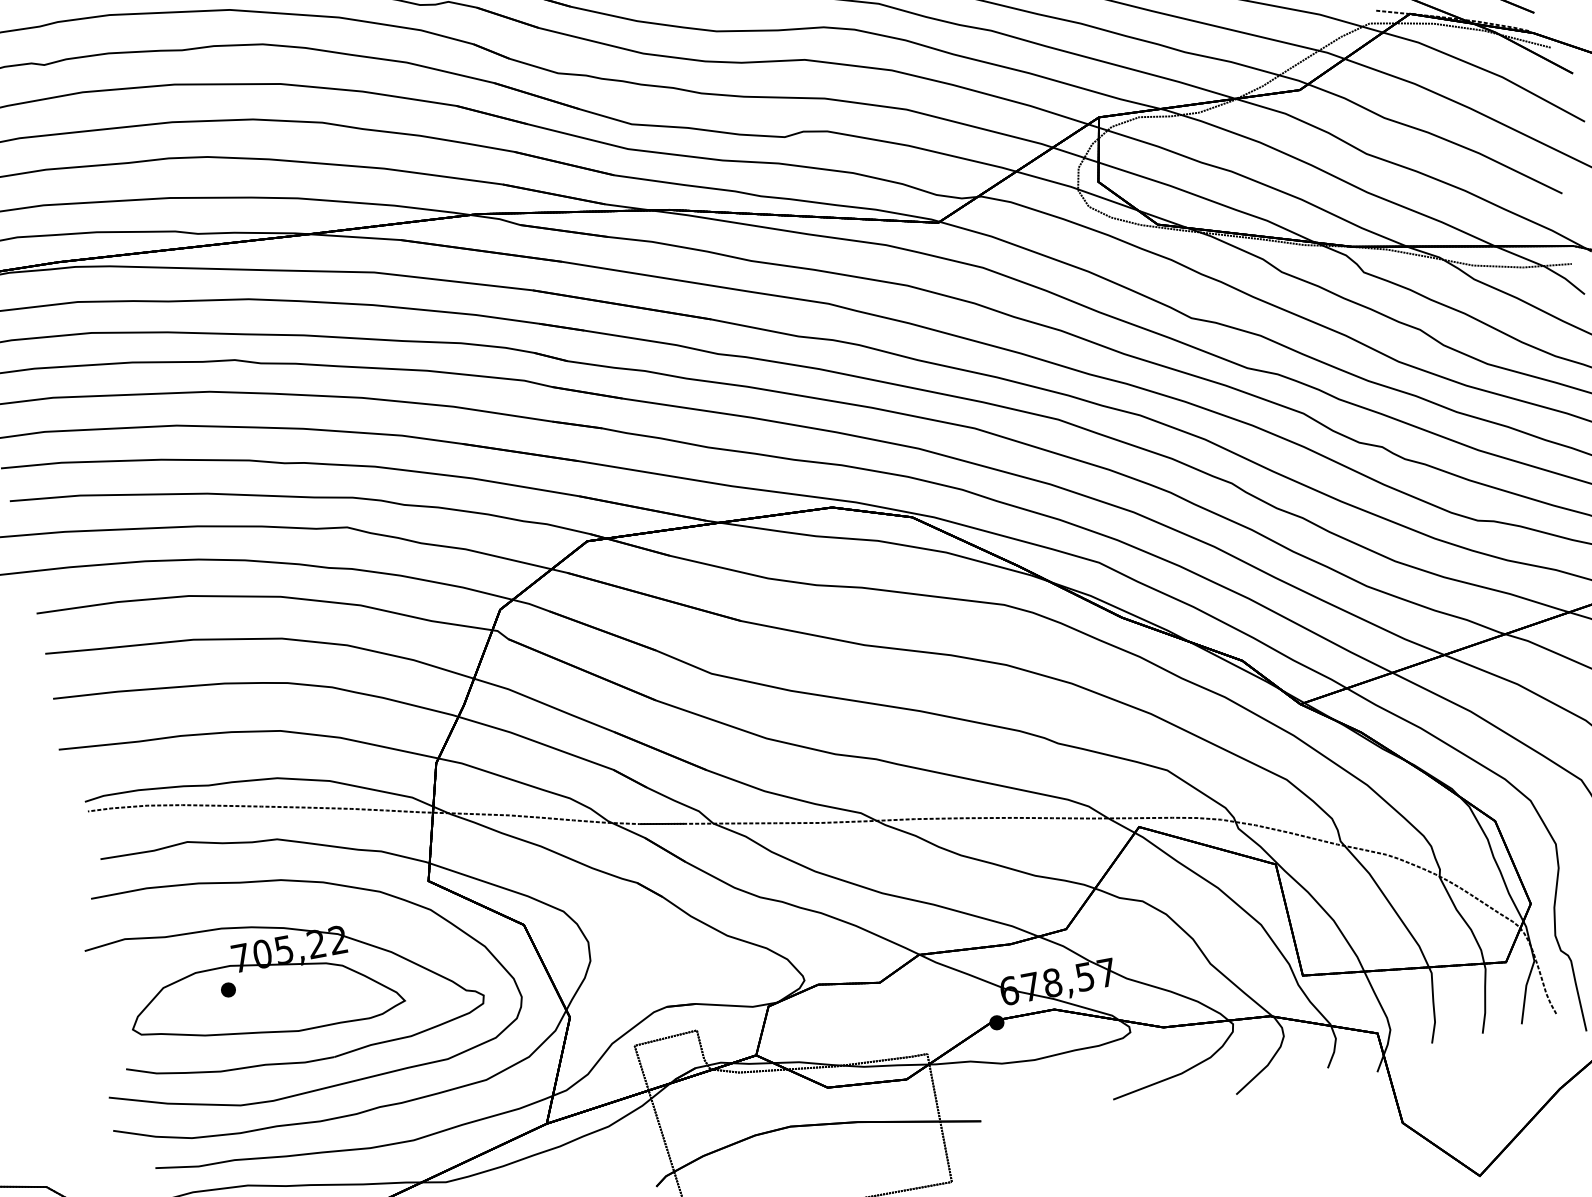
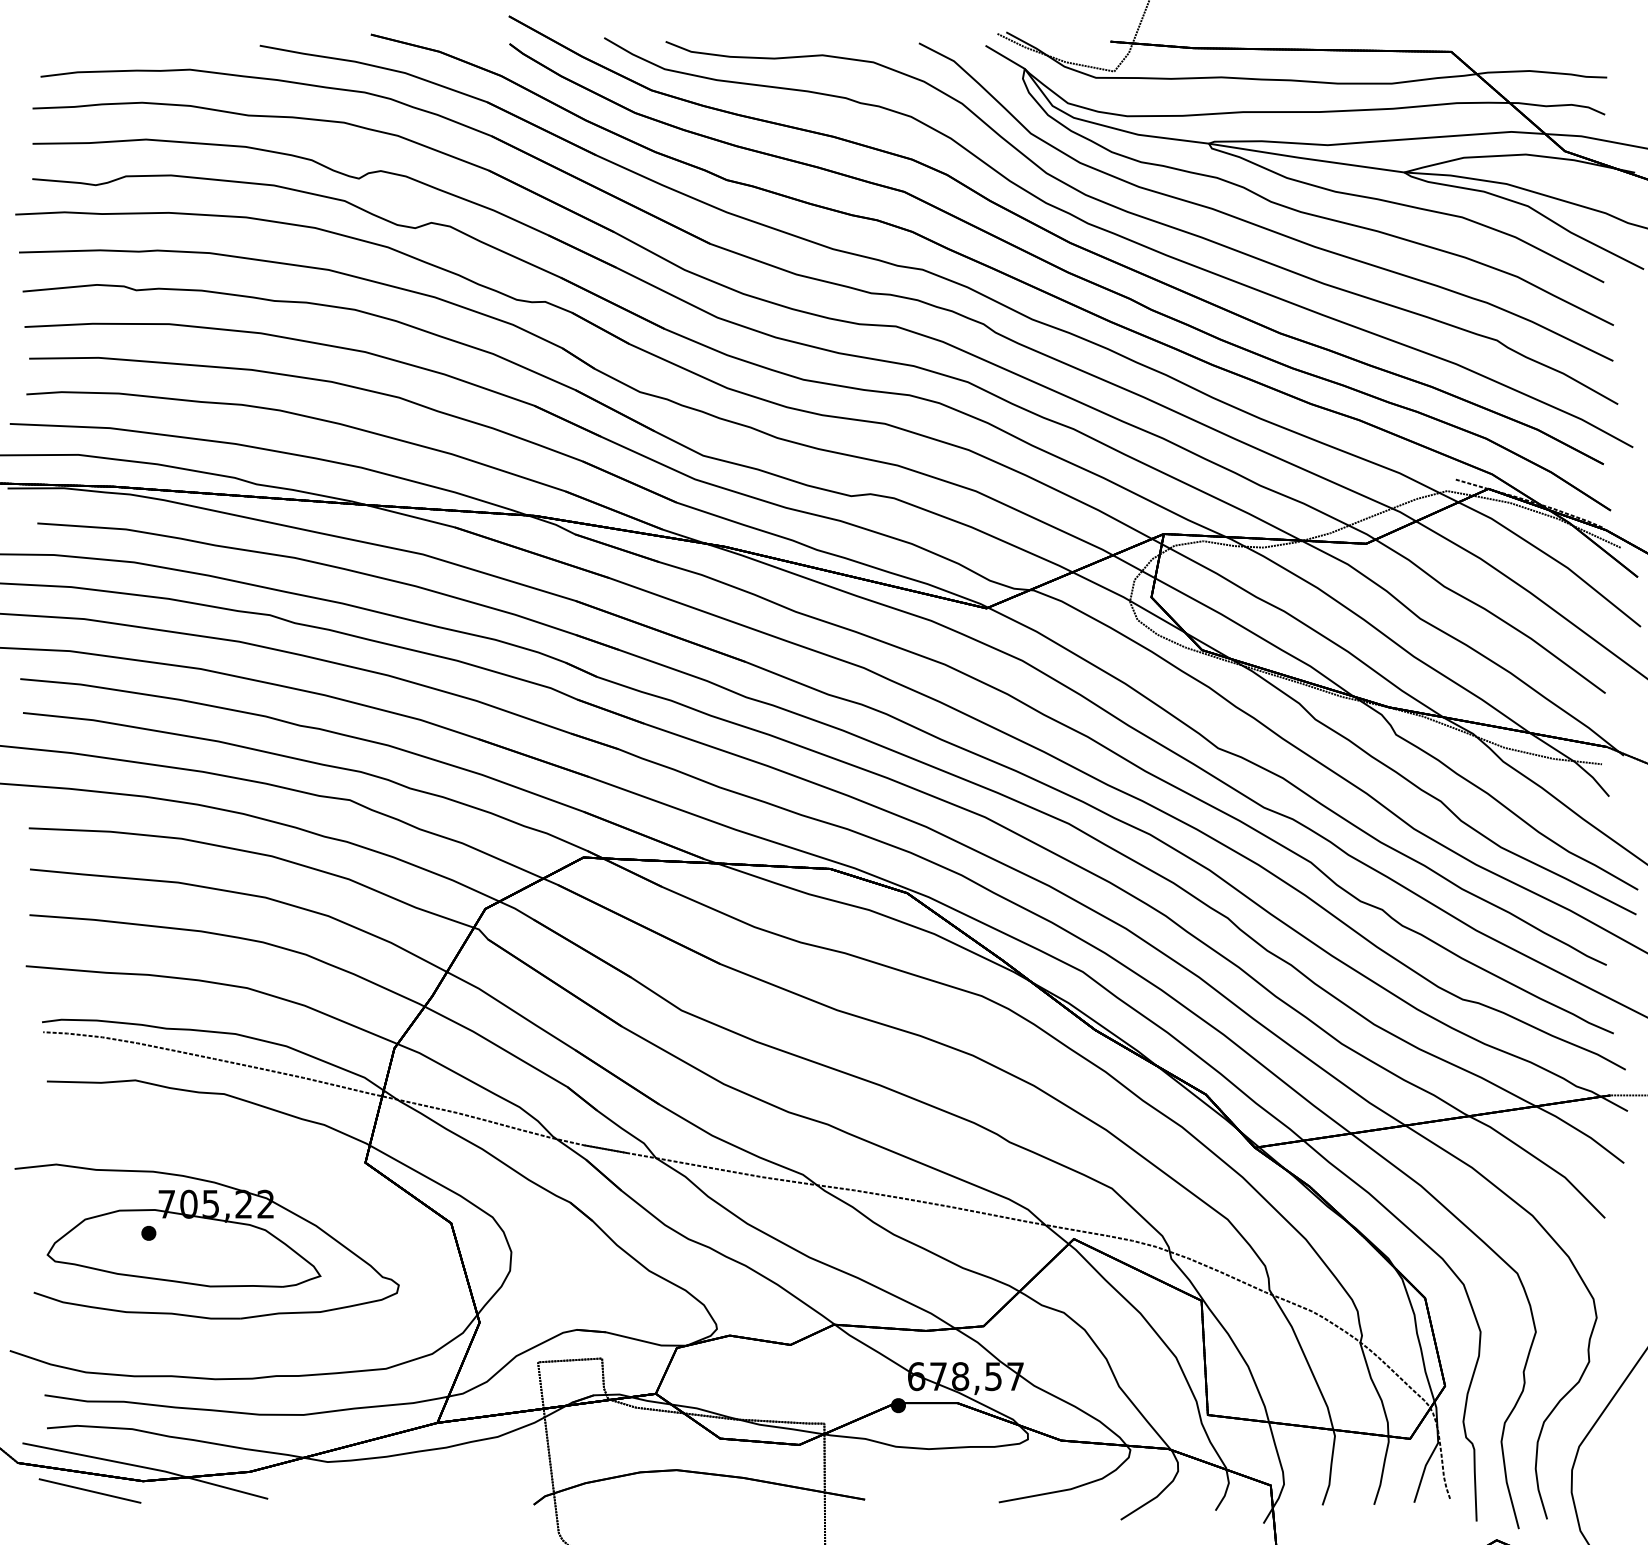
curve: (307, 882) -> (246, 1142), removed

